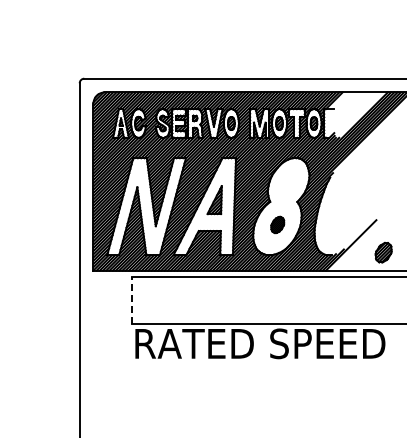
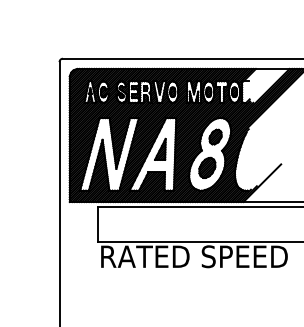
part: (277, 224) -> (207, 167), size x1.67
part: (383, 252) -> (215, 136), moved
line: (131, 300) -> (98, 224), dashed -> solid

